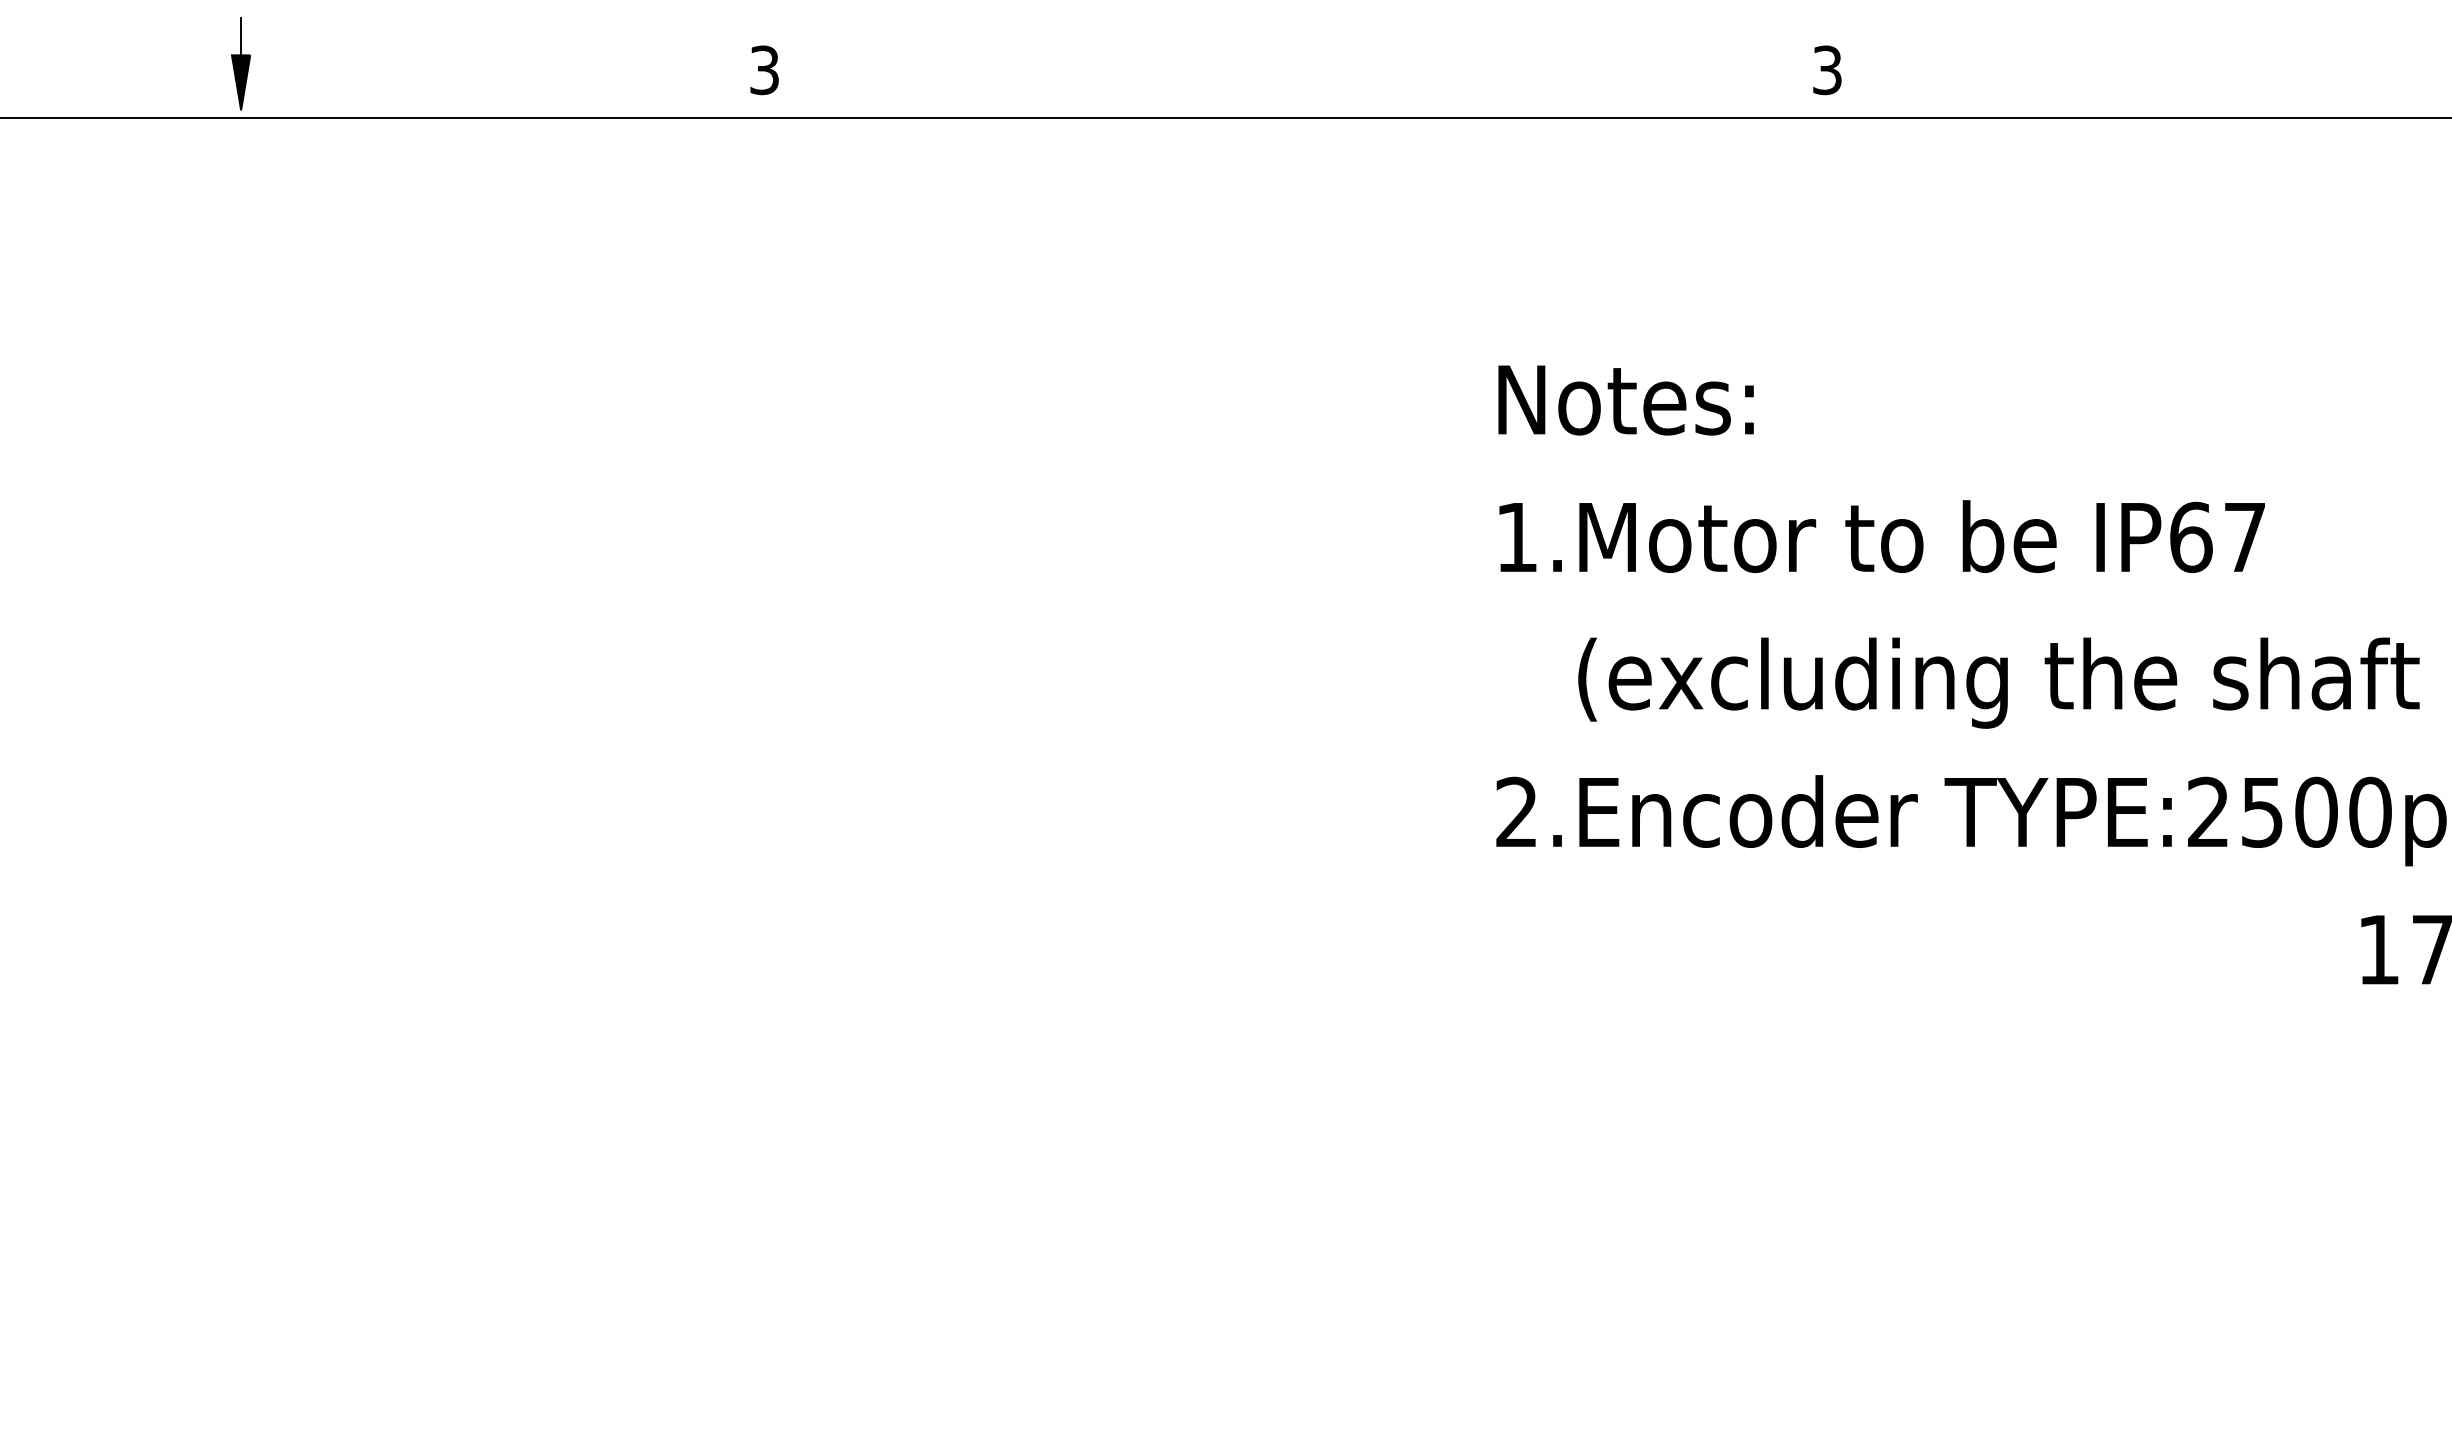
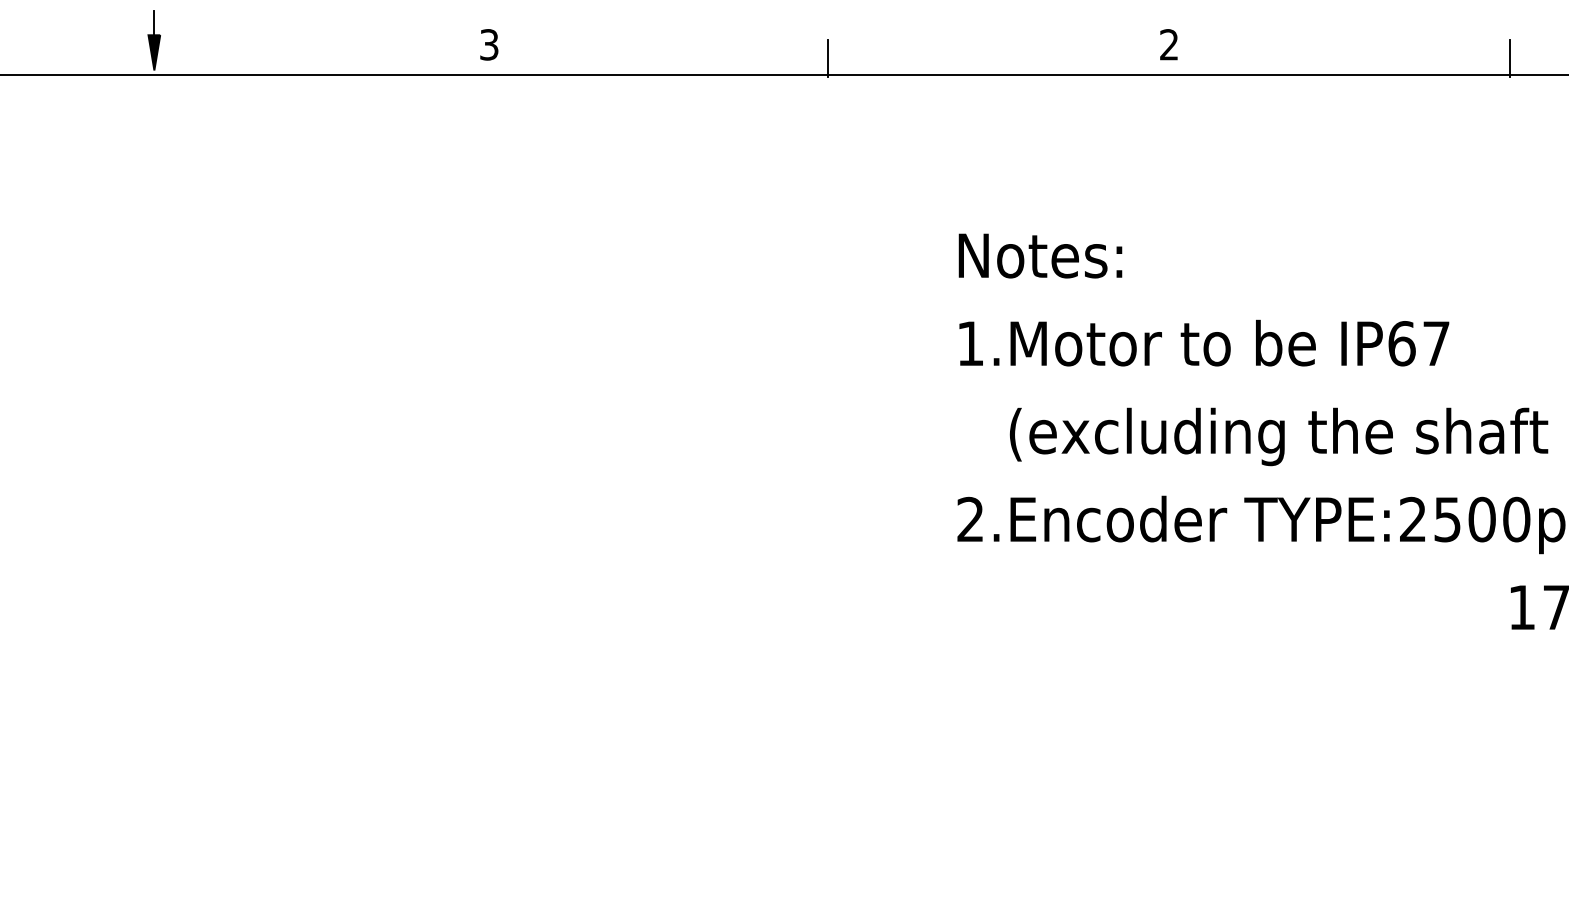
text: (1827, 69) -> (1169, 44), 3 -> 2
line: (1294, 91) -> (828, 58), added
line: (2360, 91) -> (1510, 58), added

